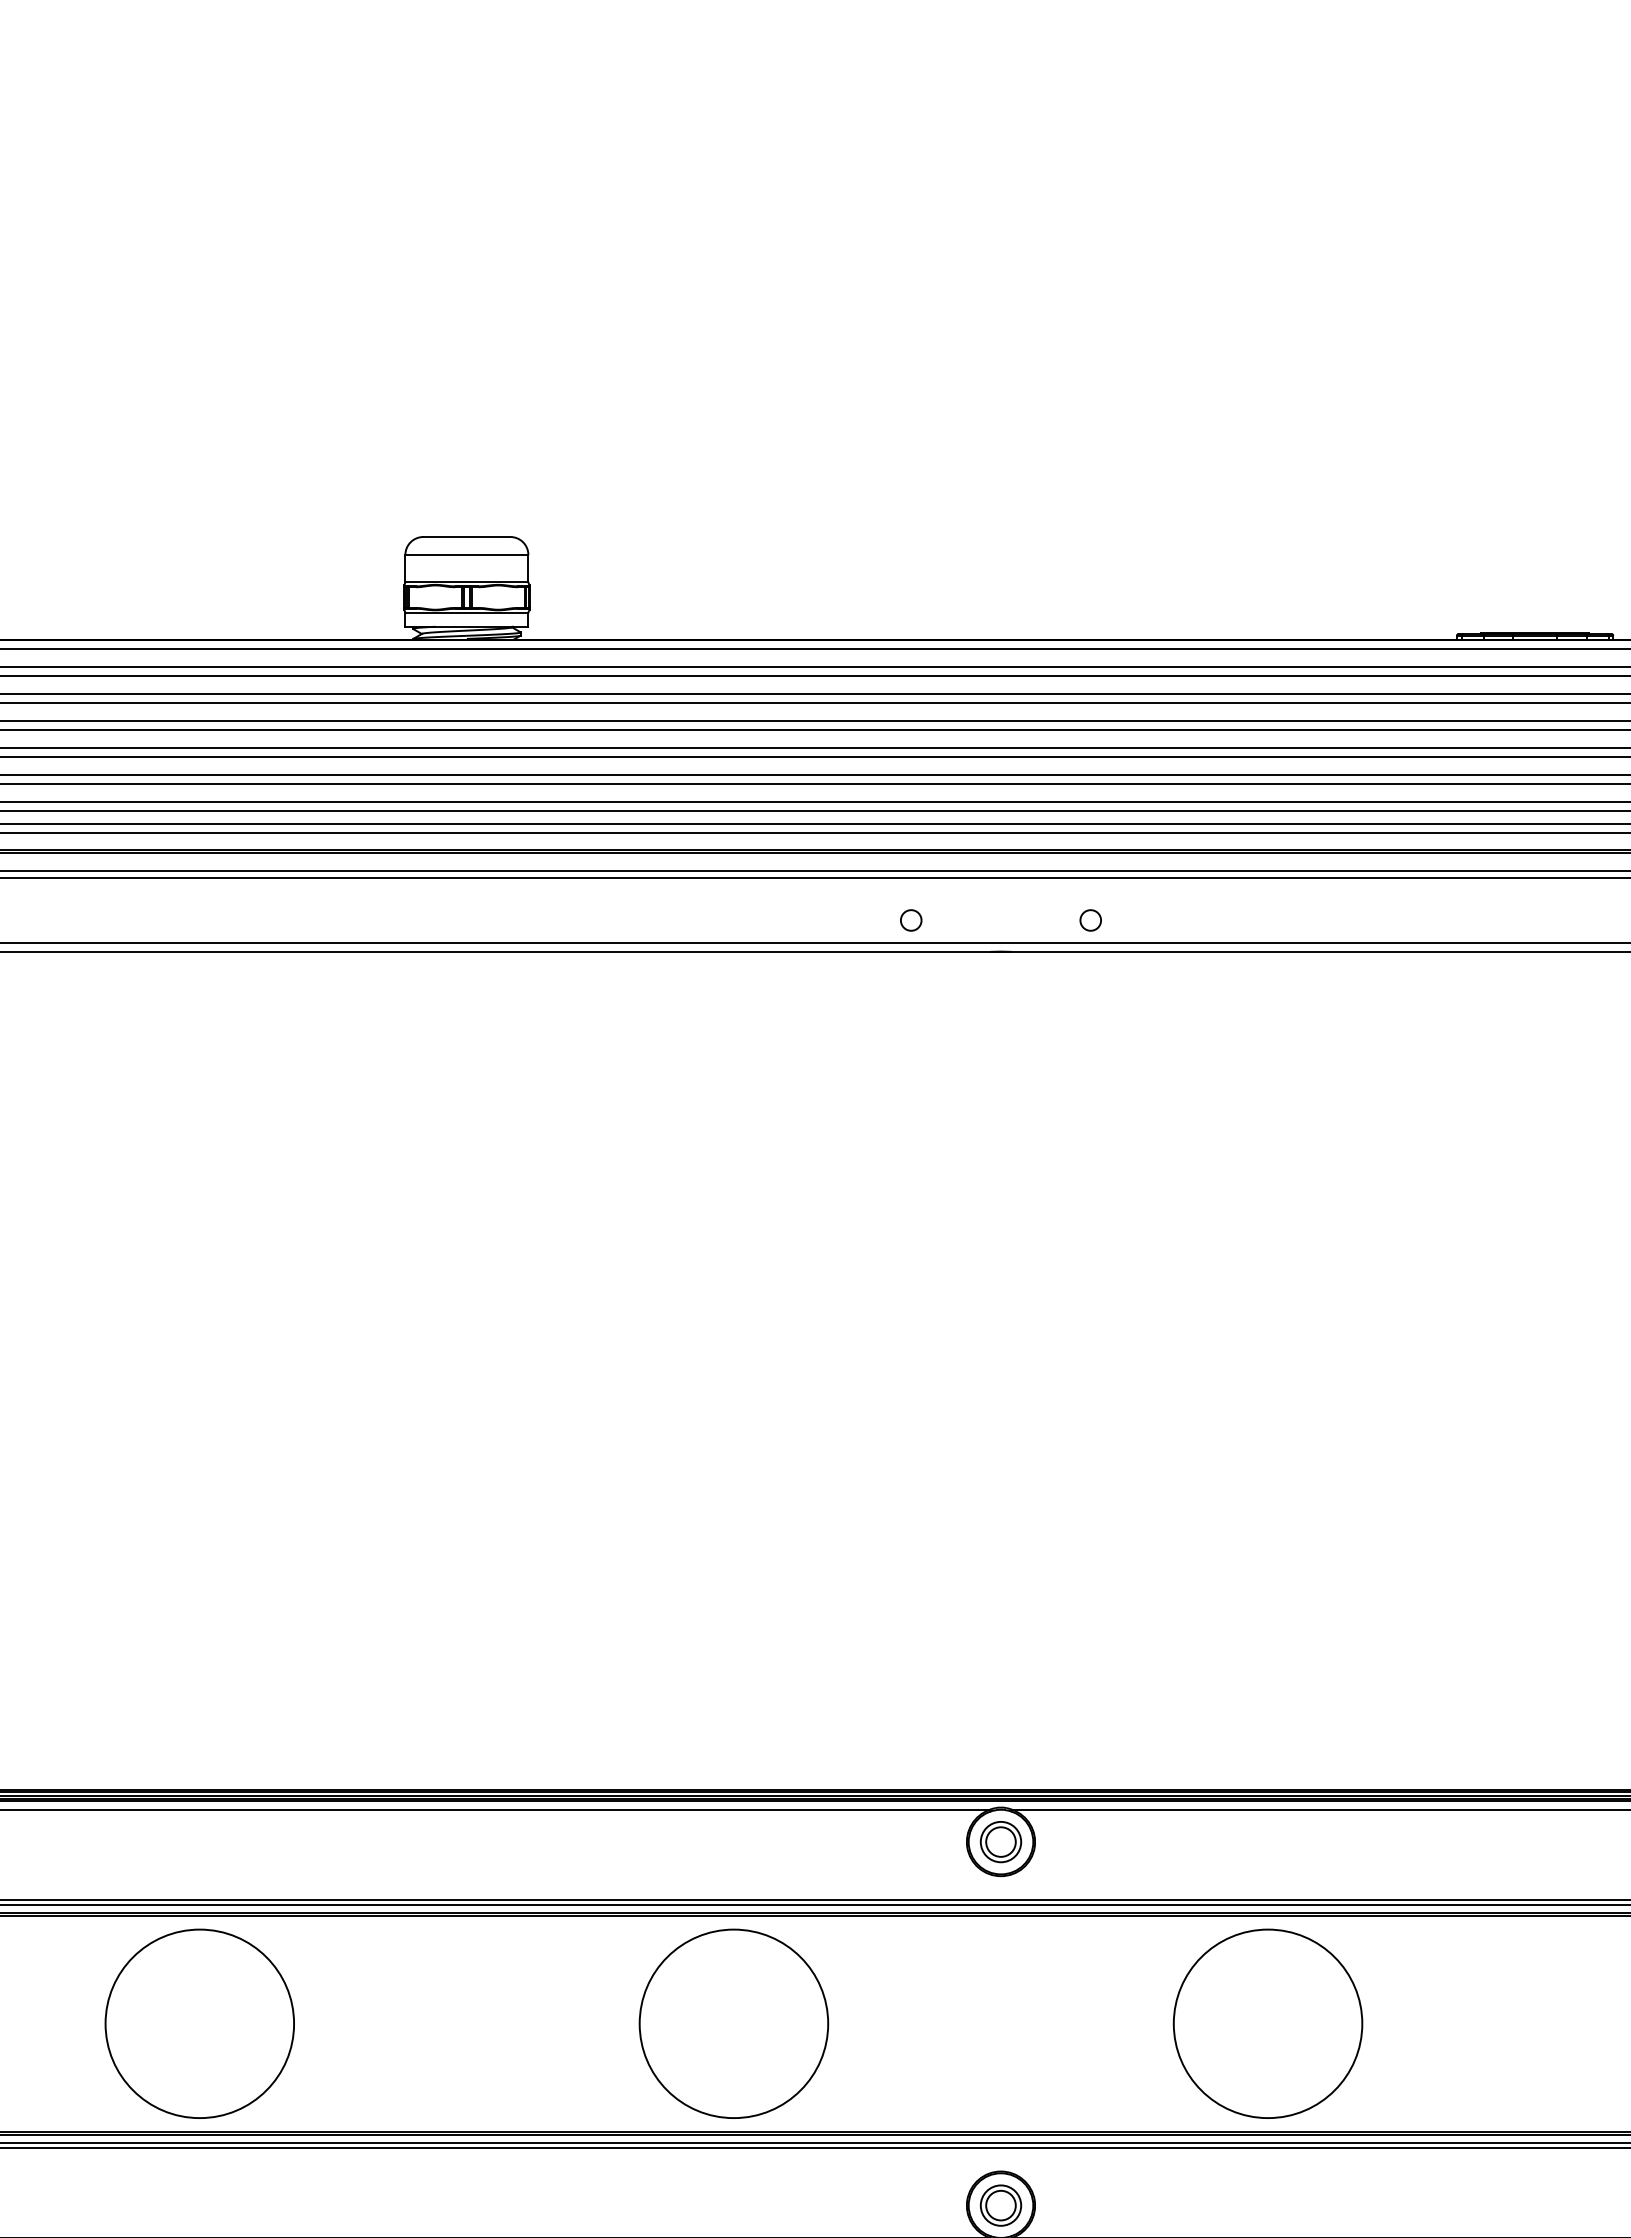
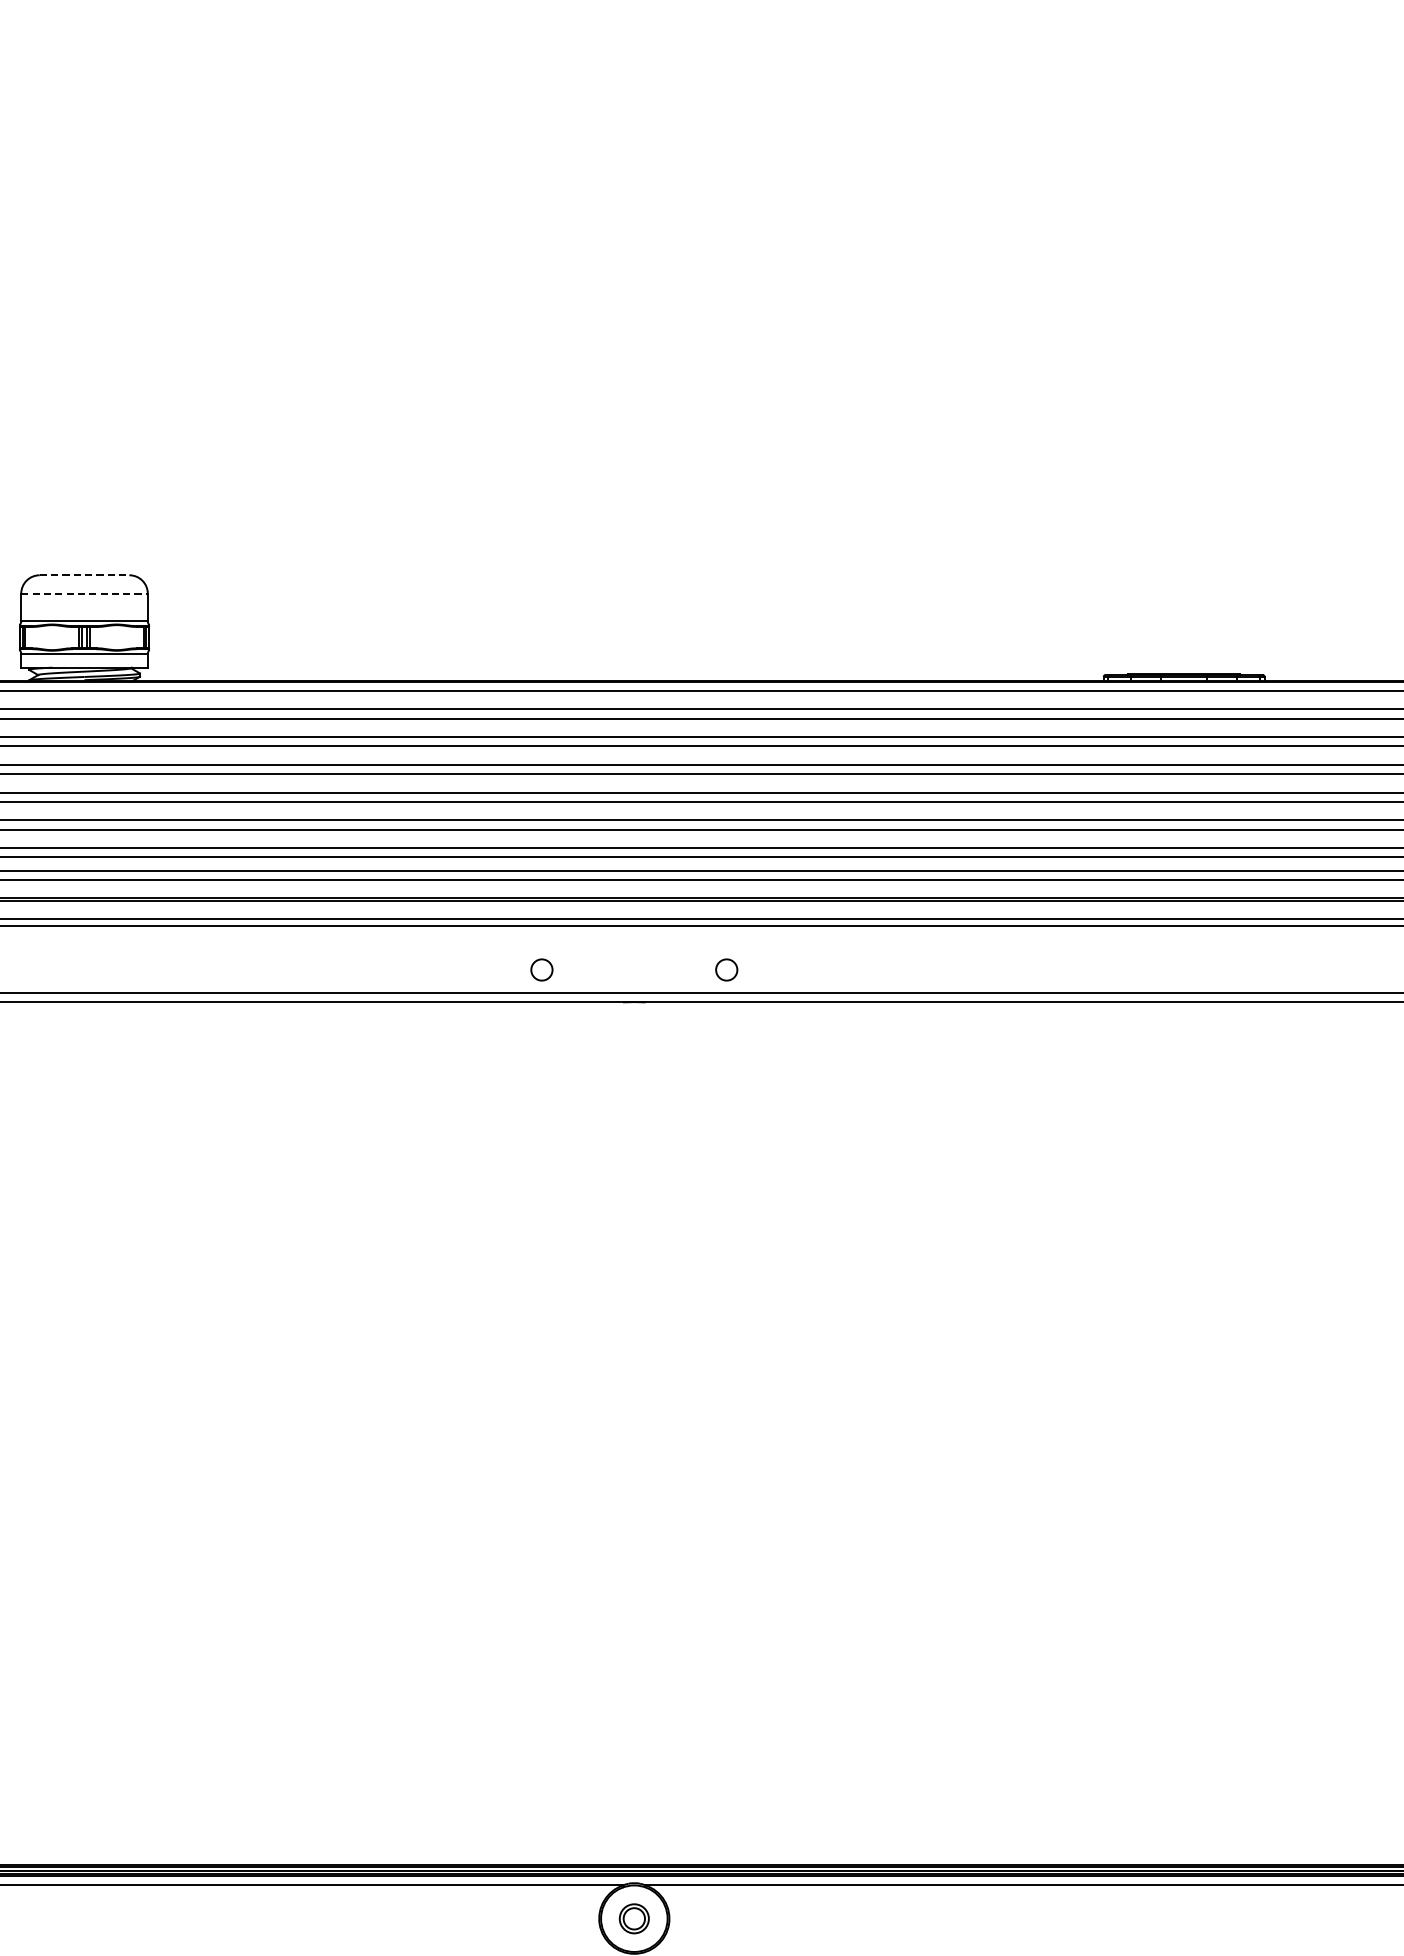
line: (466, 537) -> (84, 575), solid -> dashed
line: (467, 554) -> (85, 593), solid -> dashed
part: (1000, 1842) -> (633, 1919), size x0.7

